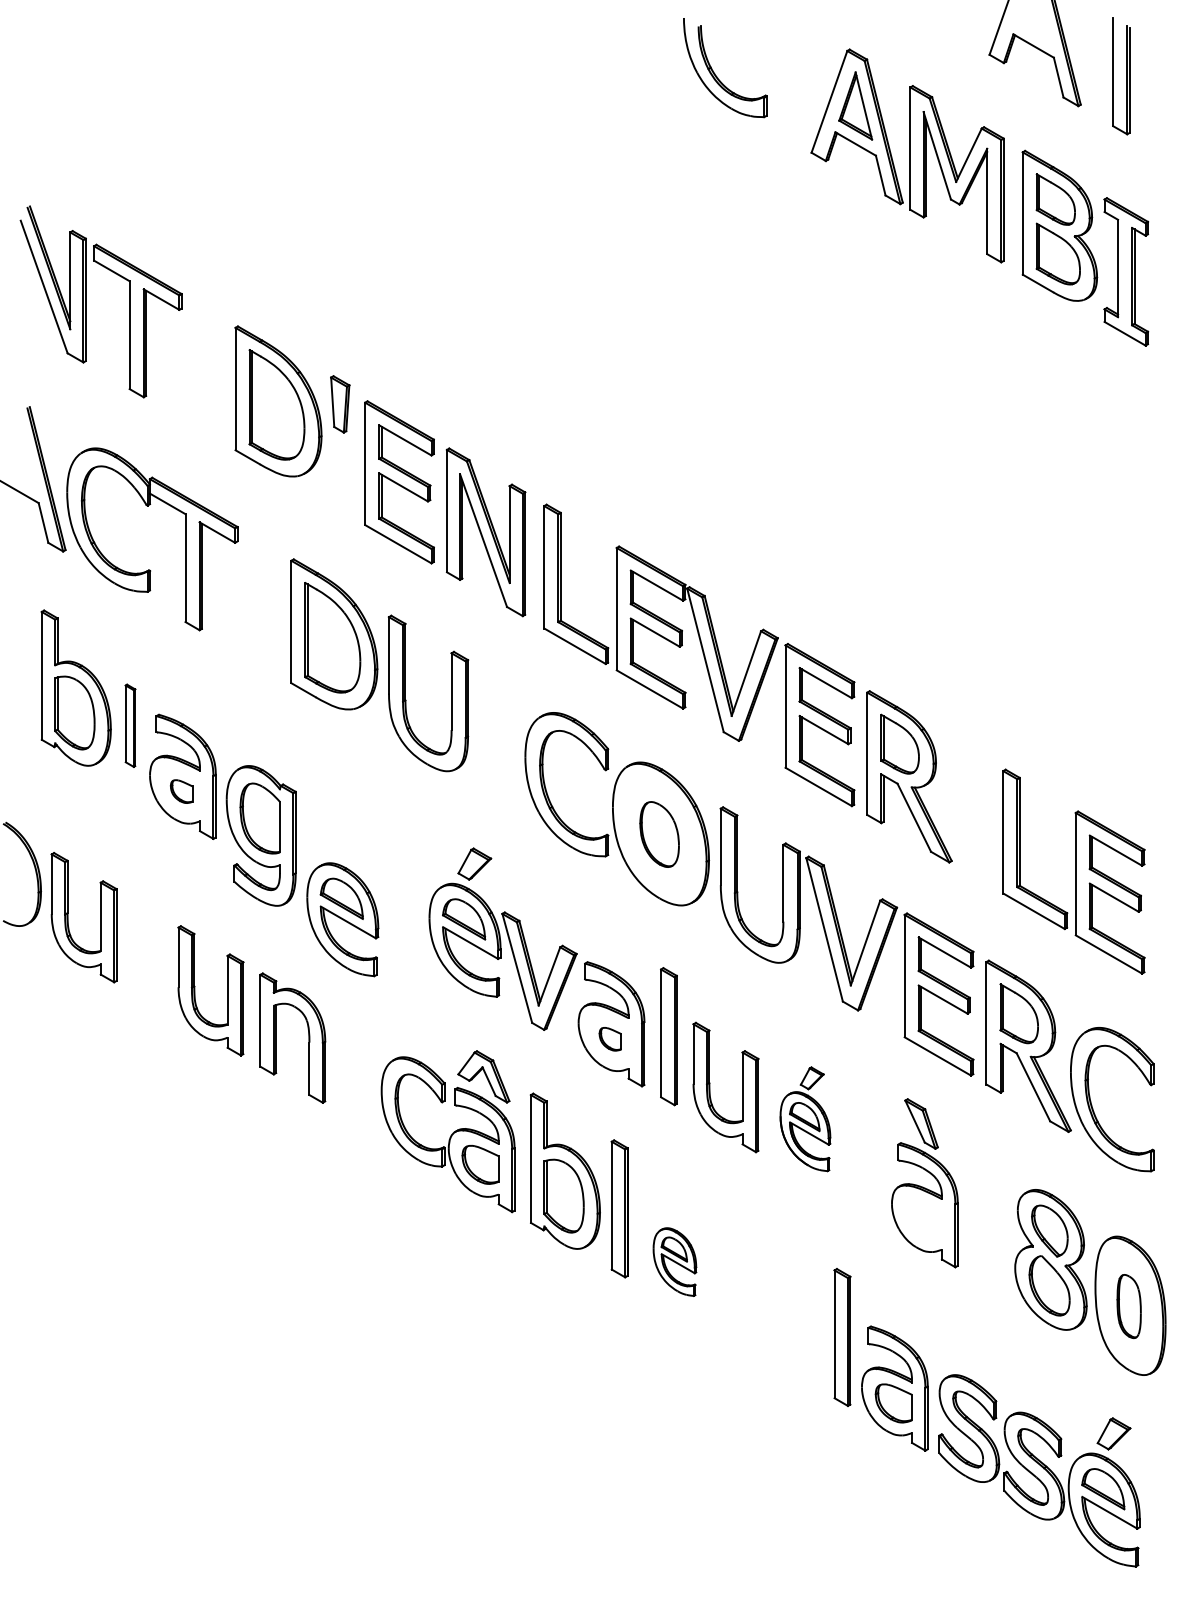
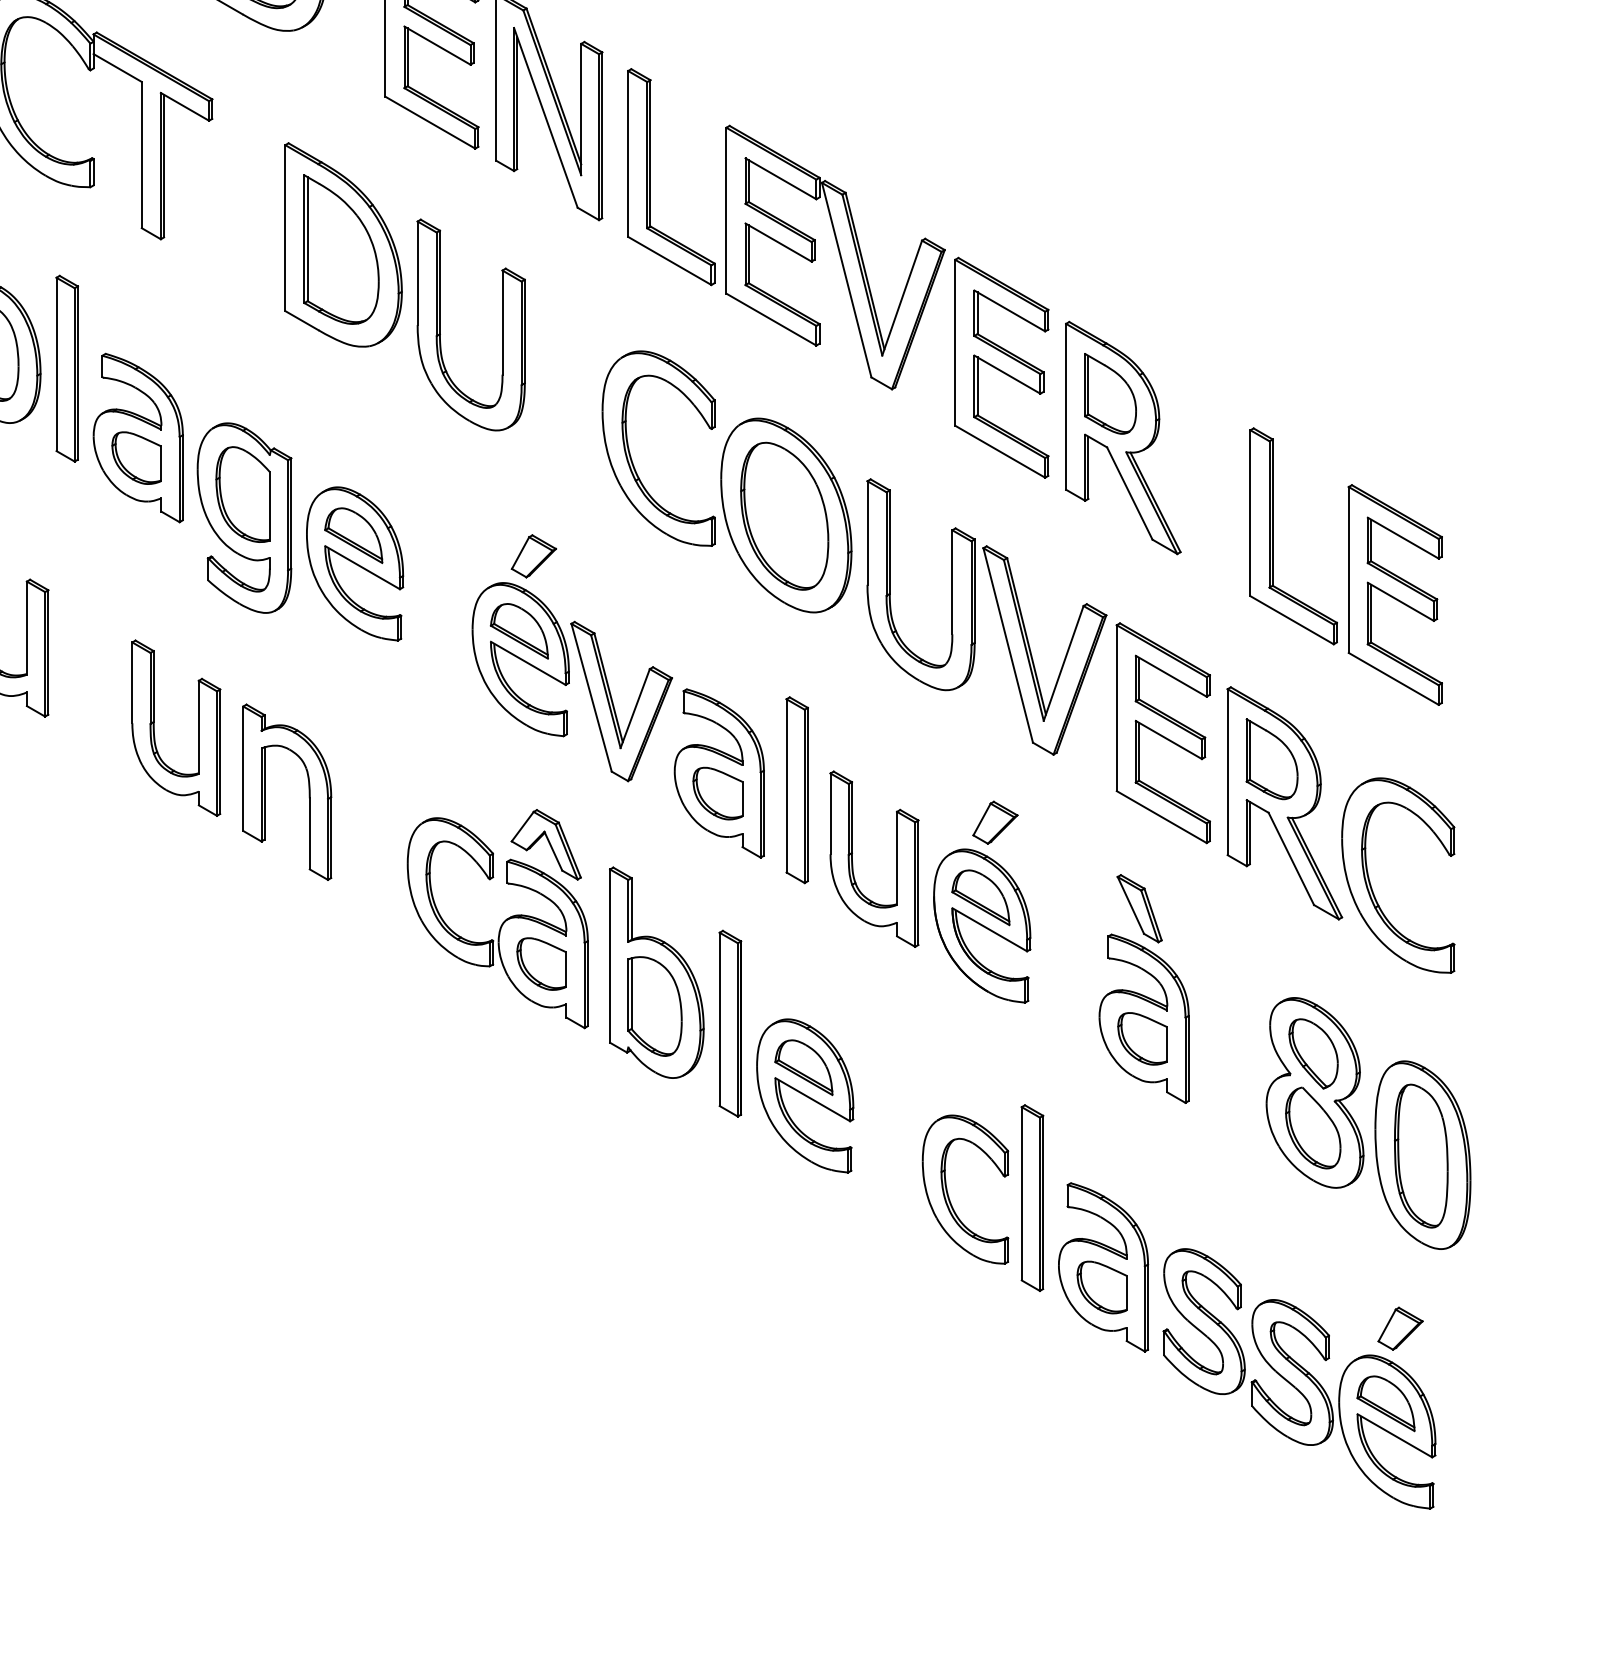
part: (130, 725) -> (67, 368), size x1.67
part: (181, 791) -> (136, 457), size x1.67
part: (659, 834) -> (784, 516), size x1.67
part: (342, 919) -> (354, 563), moved
part: (610, 1039) -> (717, 794), size x1.67
part: (805, 1119) -> (982, 902), size x1.43
part: (923, 1219) -> (1142, 1038), added
part: (674, 1261) -> (804, 1095), size x1.67
part: (1128, 1306) -> (1420, 1156), size x1.67
part: (780, 1331) -> (948, 1189), added

